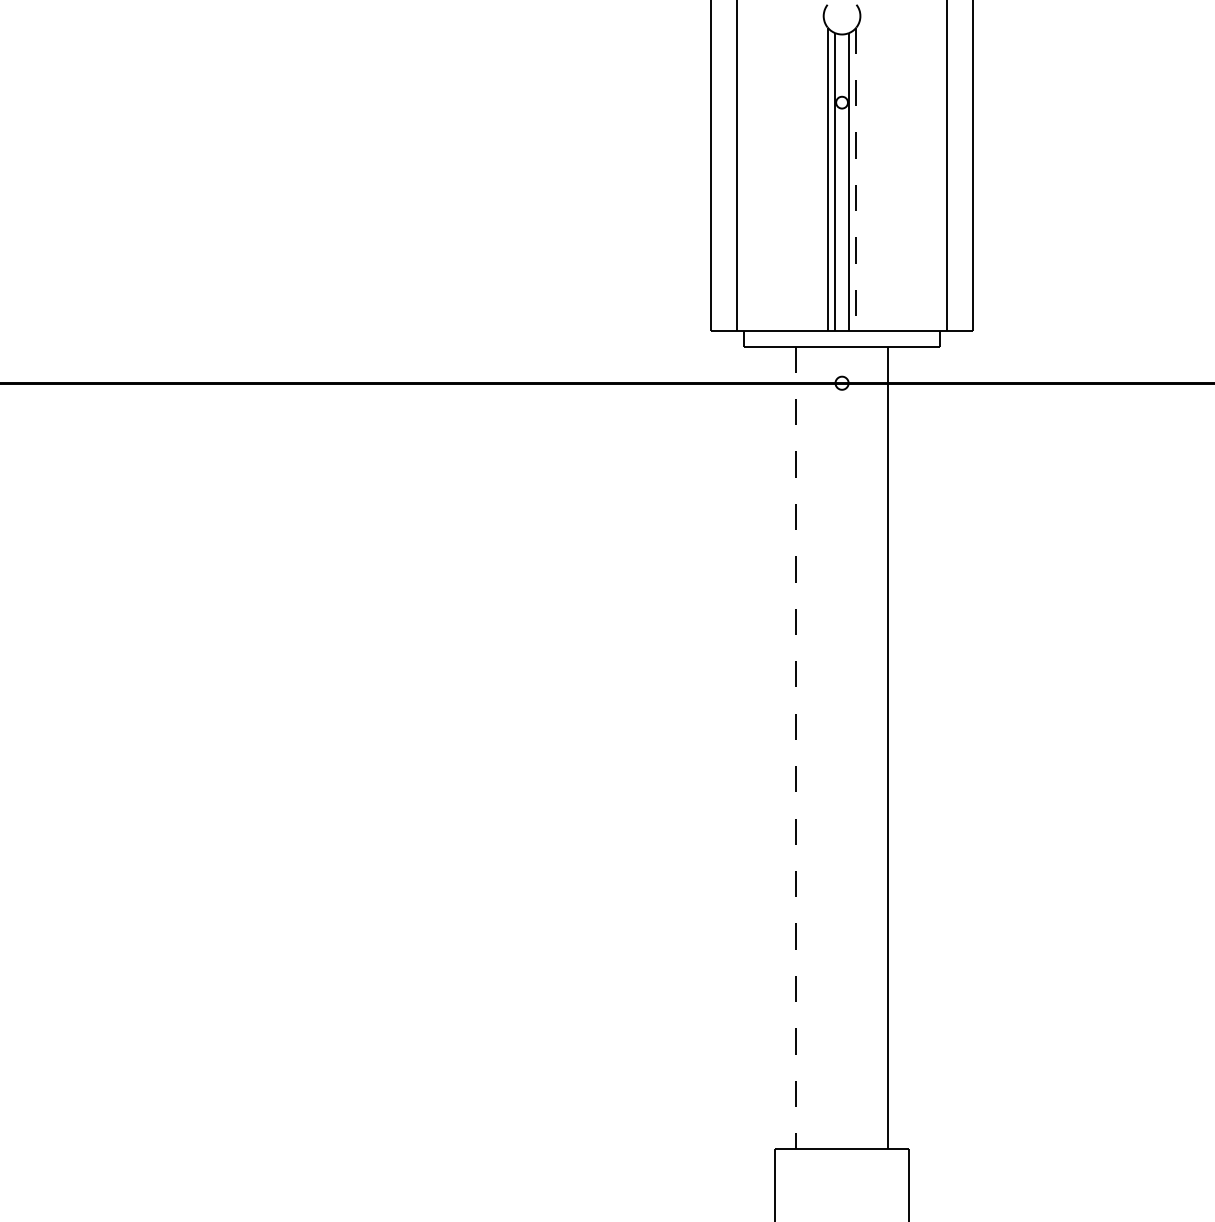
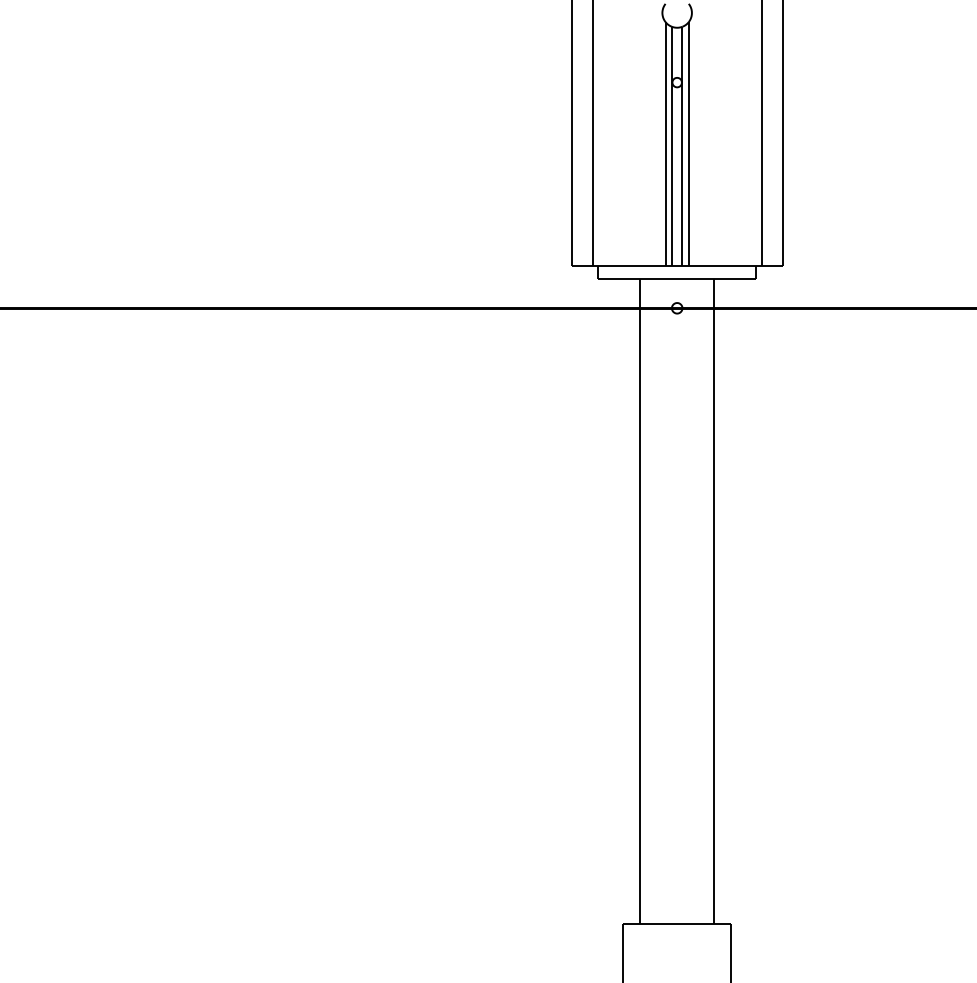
line: (856, 179) -> (688, 144), dashed -> solid
line: (796, 747) -> (640, 601), dashed -> solid

